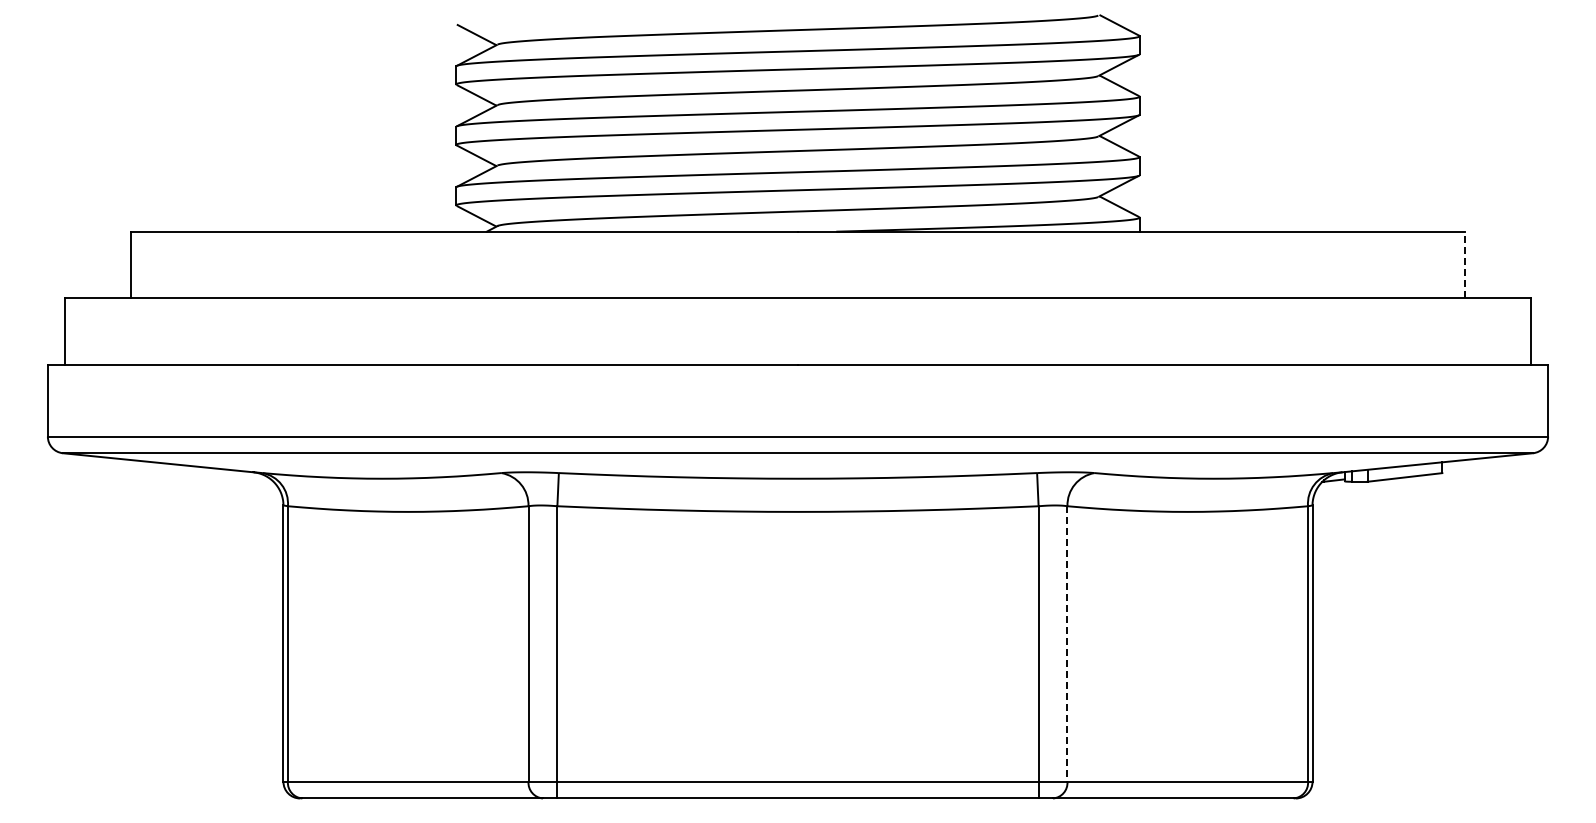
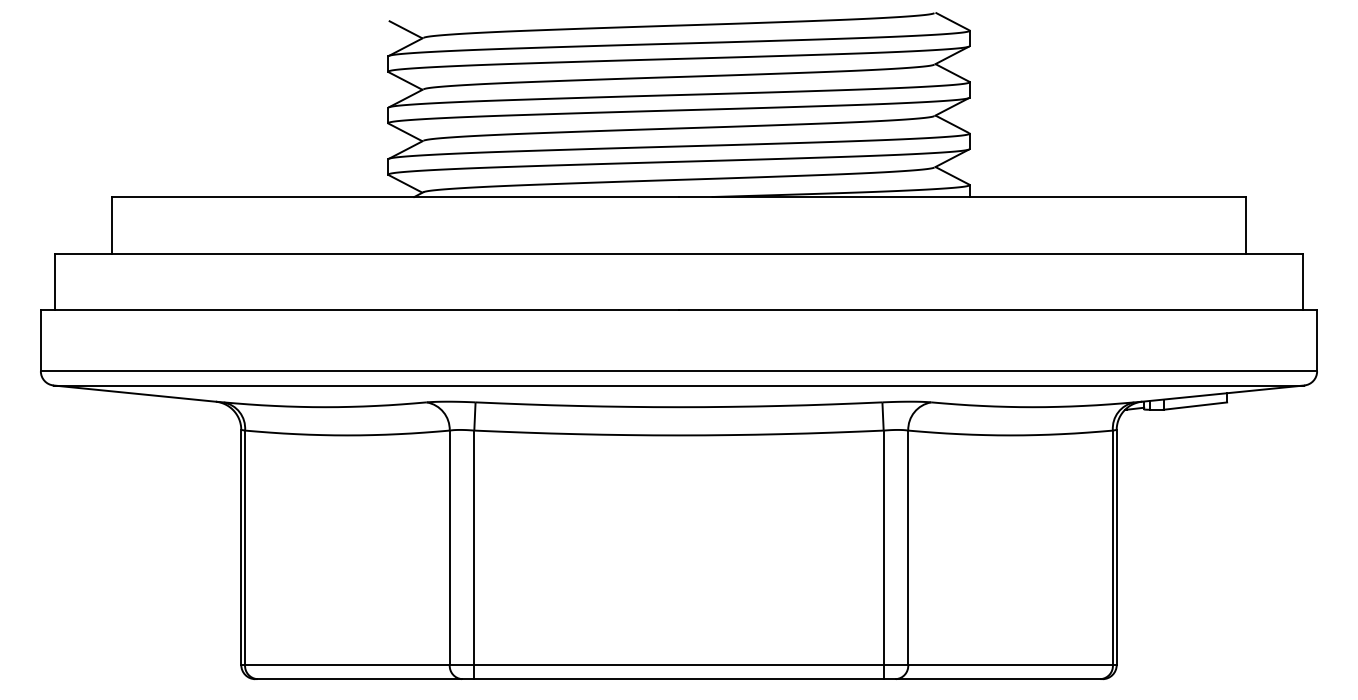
line: (1464, 264) -> (1245, 224), dashed -> solid
line: (1067, 644) -> (908, 548), dashed -> solid

